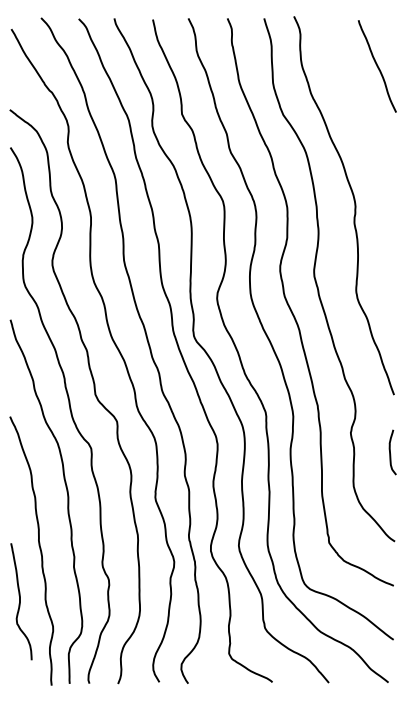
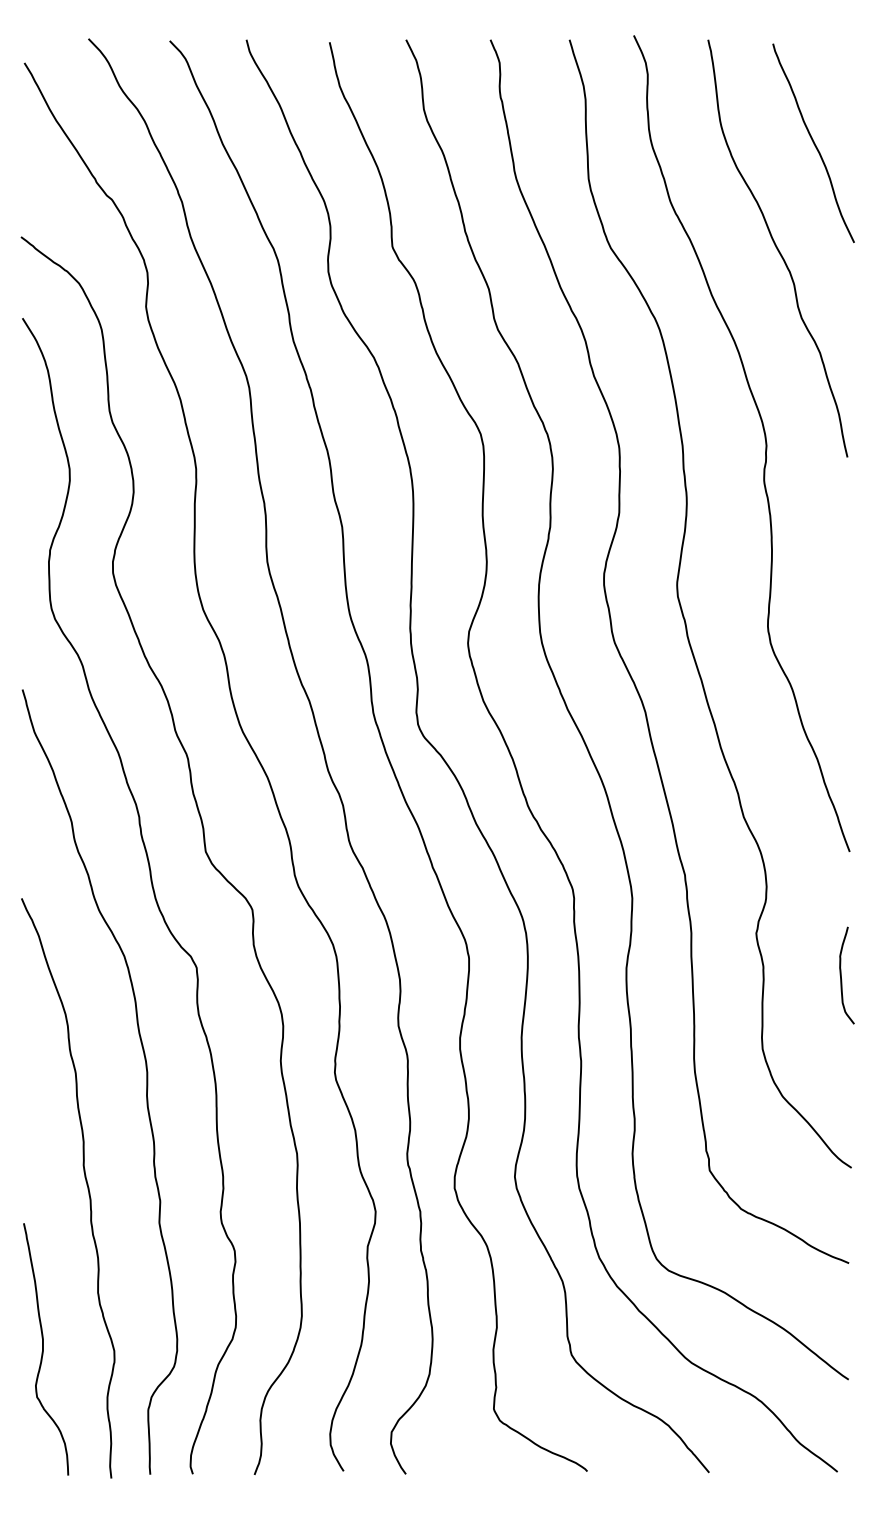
curve: (360, 115) -> (777, 249), added
curve: (20, 601) -> (44, 1348), moved

